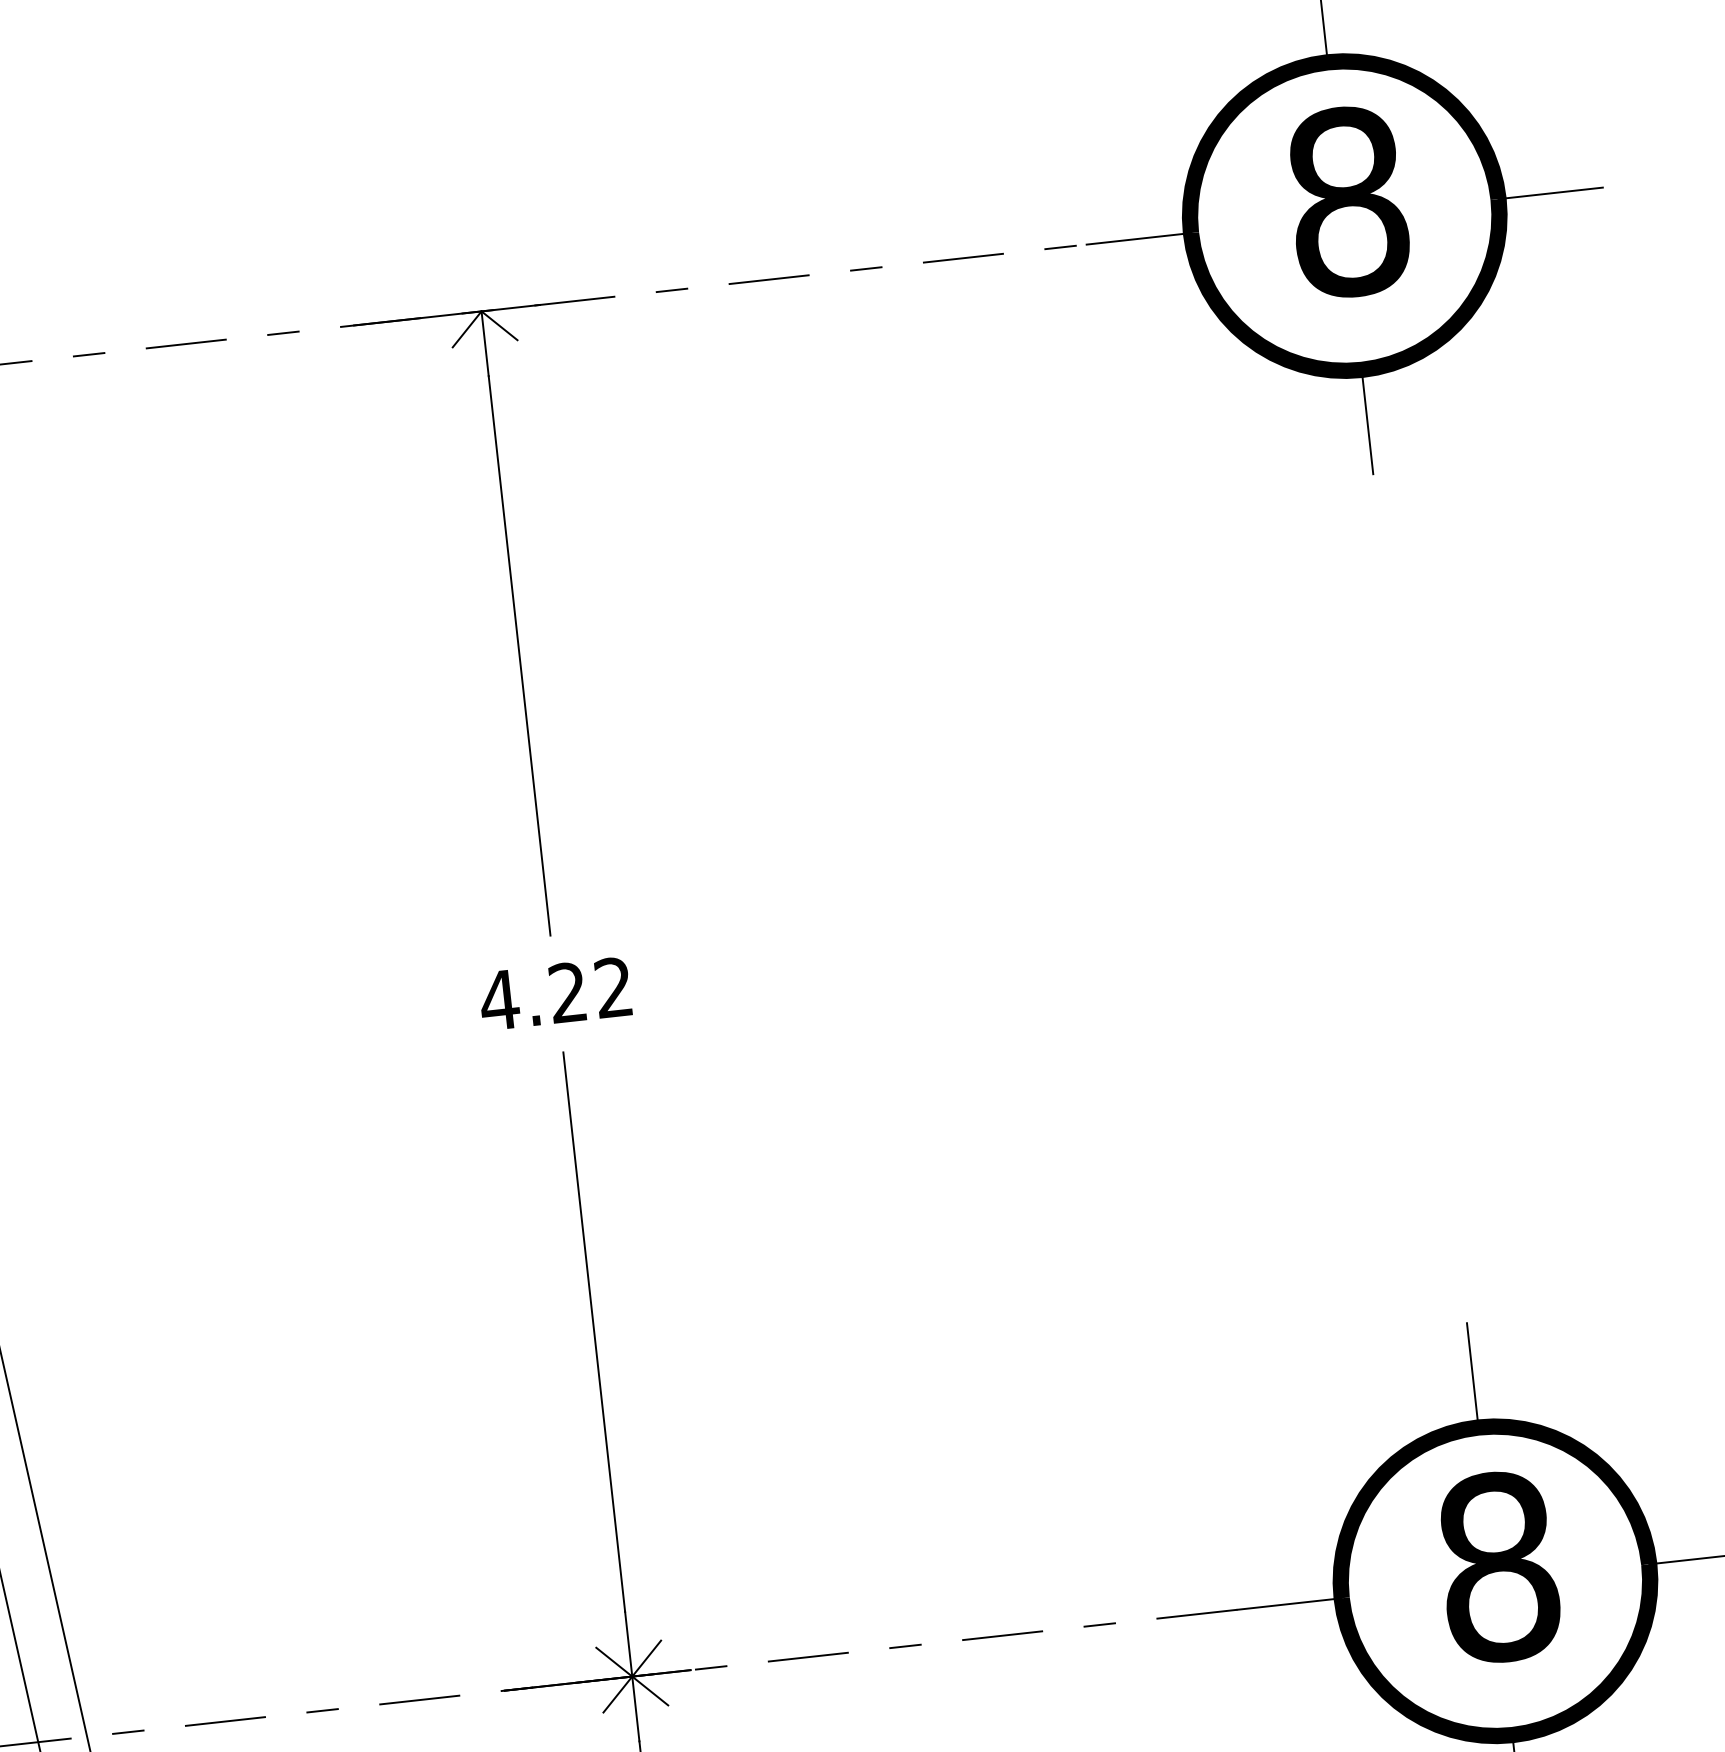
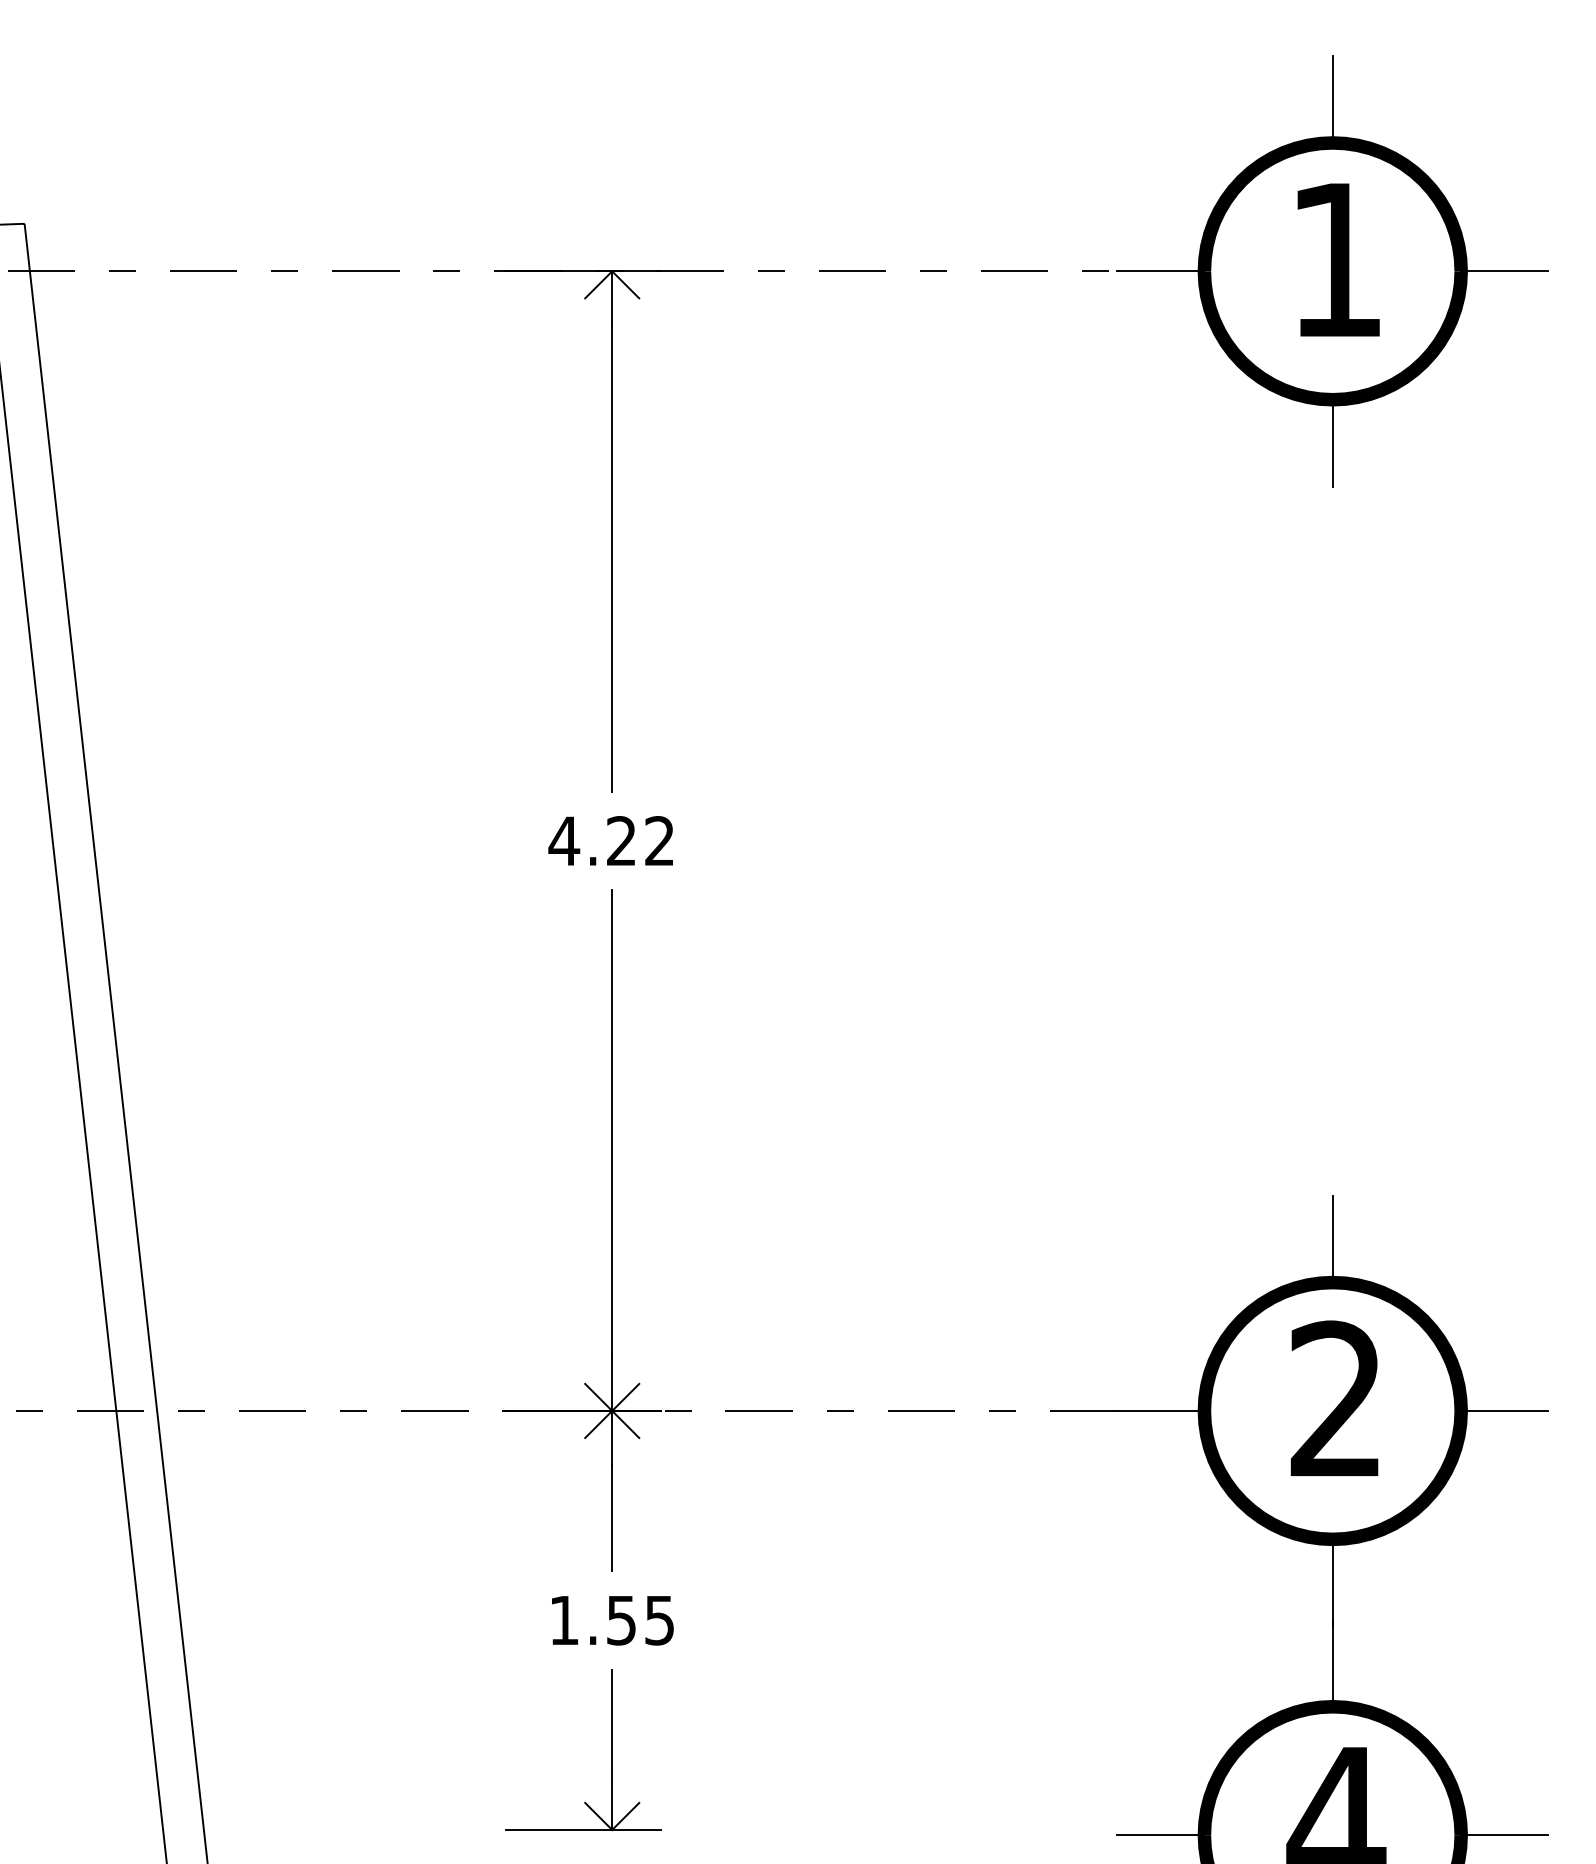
text: (1347, 201) -> (1336, 259), 8 -> 1
text: (1498, 1567) -> (1336, 1399), 8 -> 2

